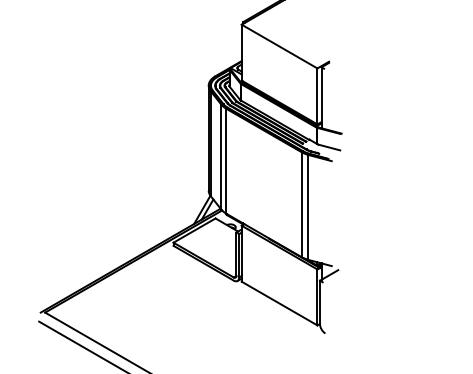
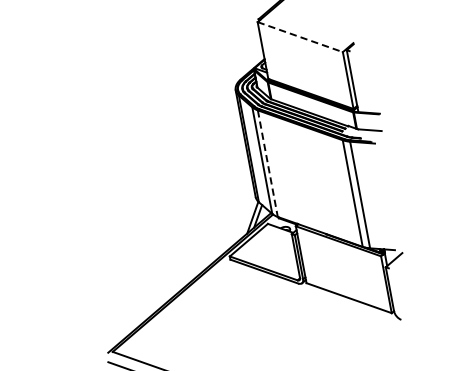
line: (279, 46) -> (300, 37), solid -> dashed
line: (226, 161) -> (268, 163), solid -> dashed

